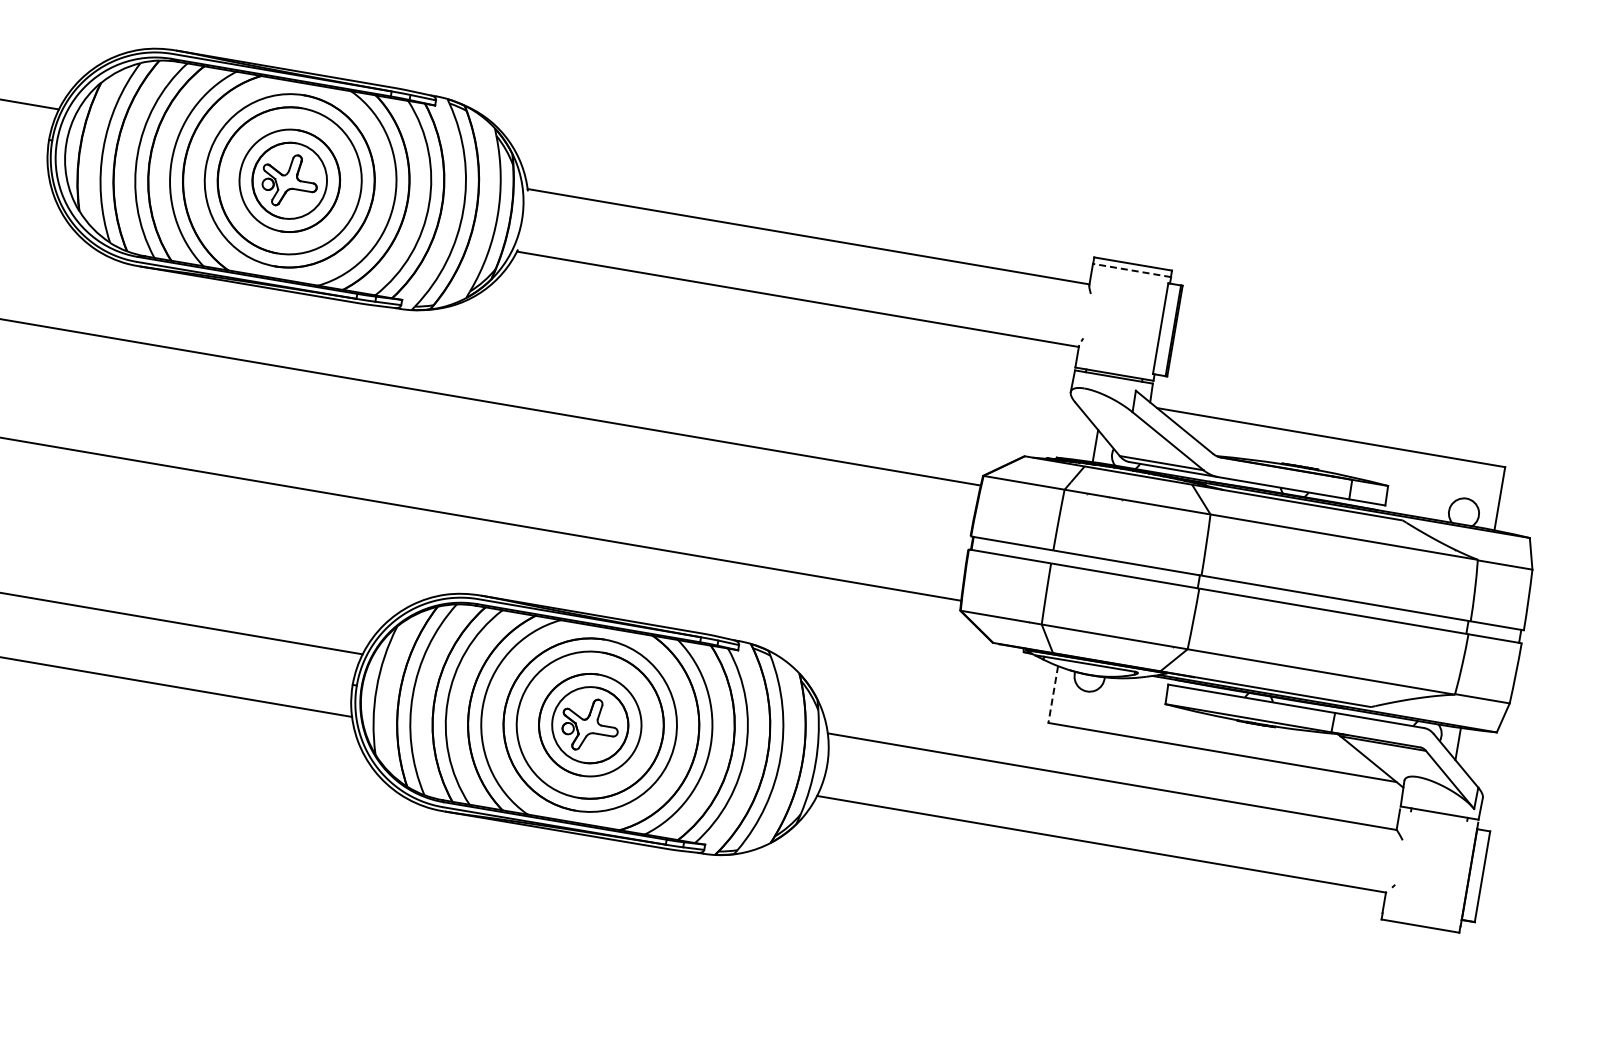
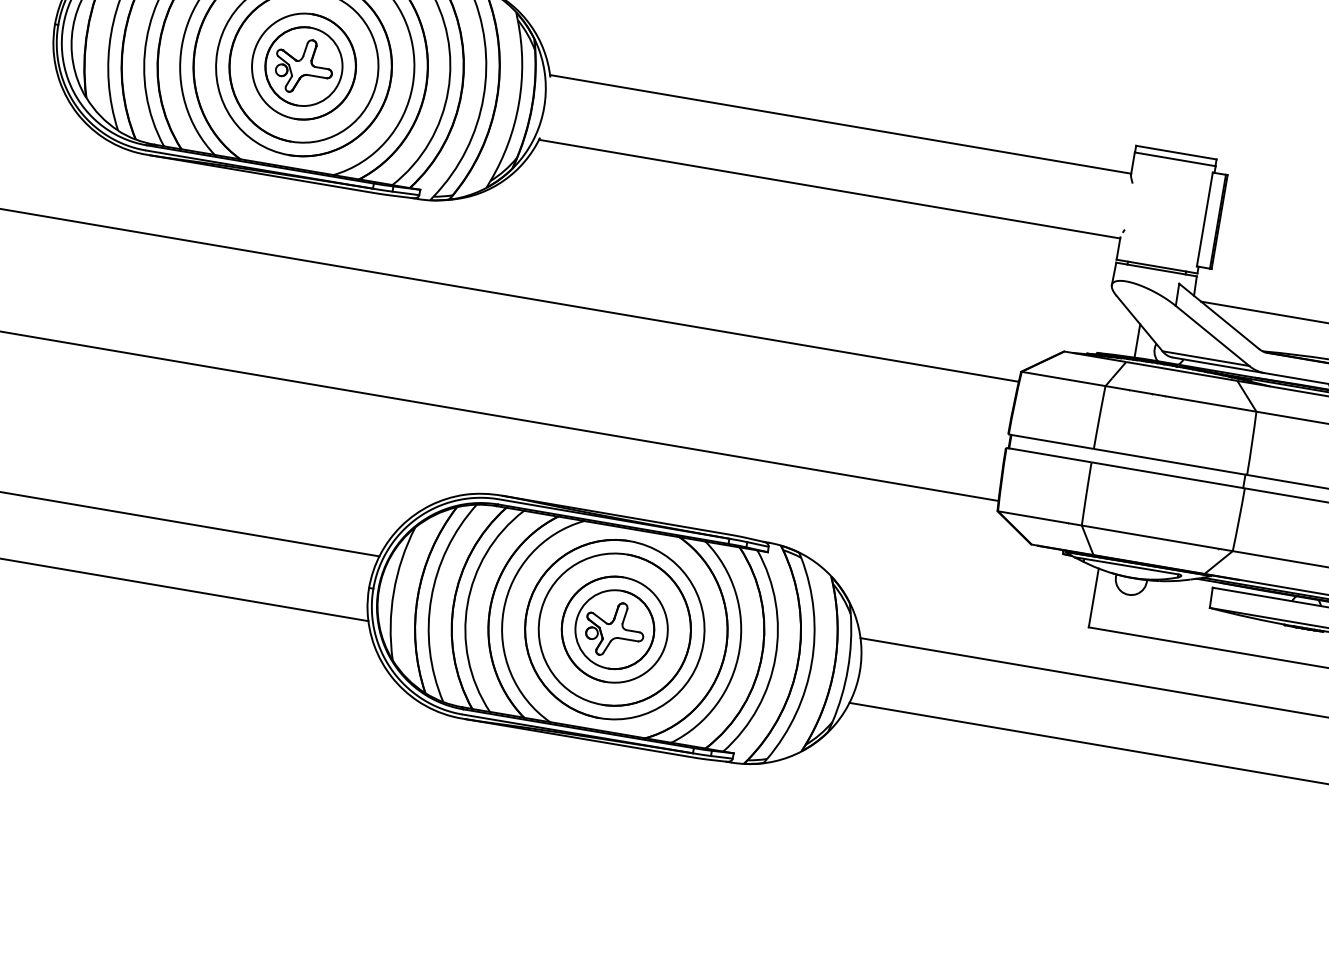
line: (1132, 270) -> (1175, 159), dashed -> solid
line: (1053, 694) -> (1094, 597), dashed -> solid

